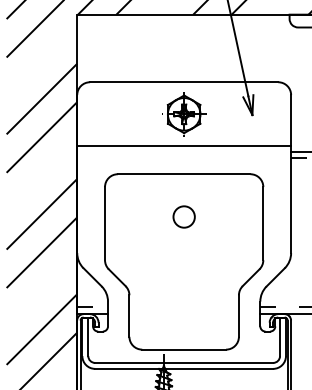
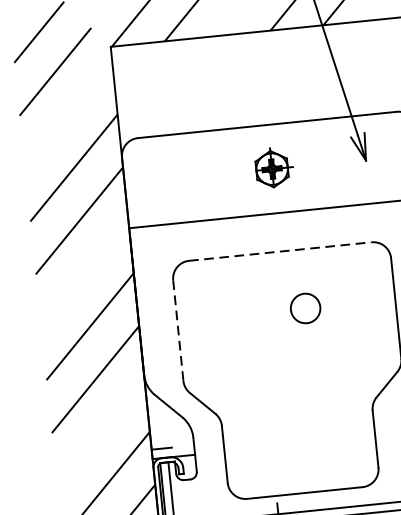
part: (184, 114) -> (272, 169), size x0.7
line: (184, 174) -> (280, 251), solid -> dashed
circle: (183, 216) -> (304, 307), moved
line: (105, 223) -> (178, 330), solid -> dashed

